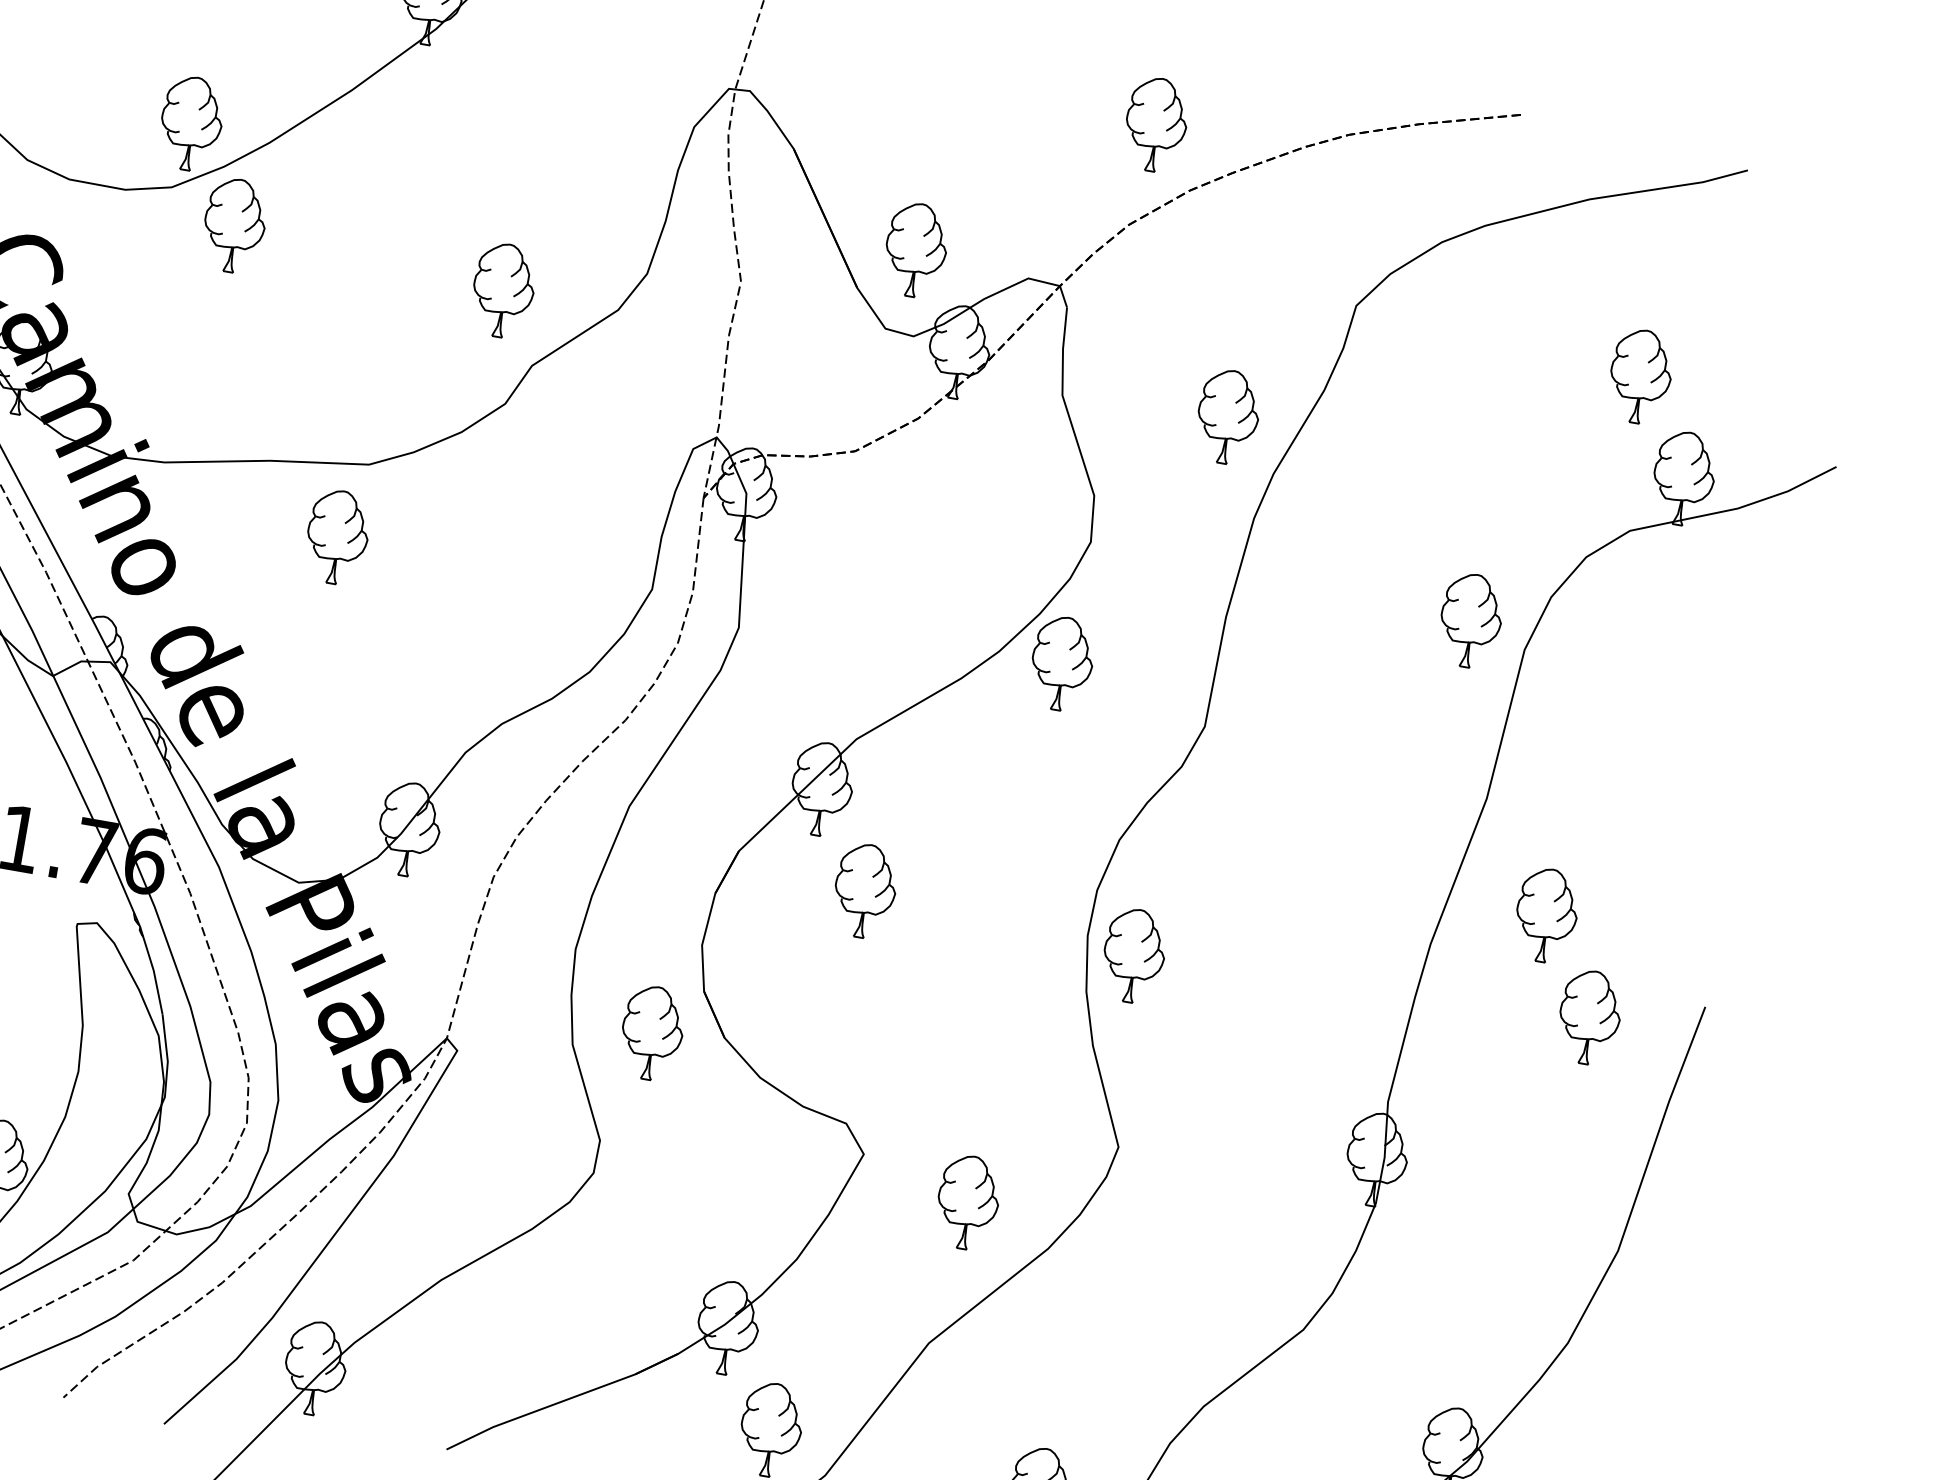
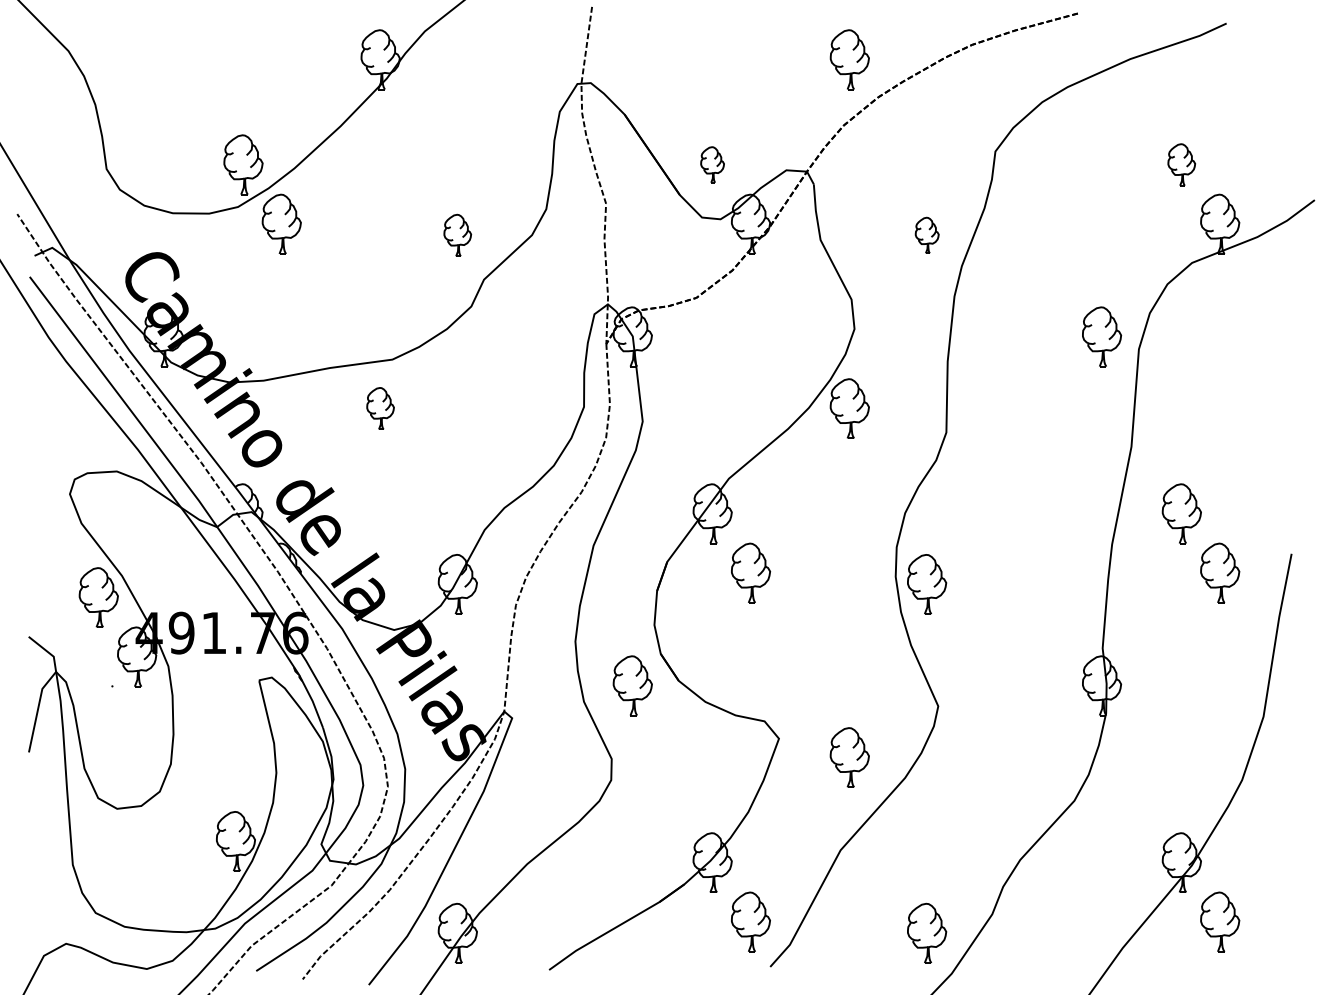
part: (915, 249) -> (712, 164), size x0.6
part: (502, 290) -> (457, 235), size x0.7
part: (1640, 375) -> (1181, 164), size x0.7
part: (1228, 417) -> (927, 235), size x0.6
part: (337, 536) -> (380, 408), size x0.7

